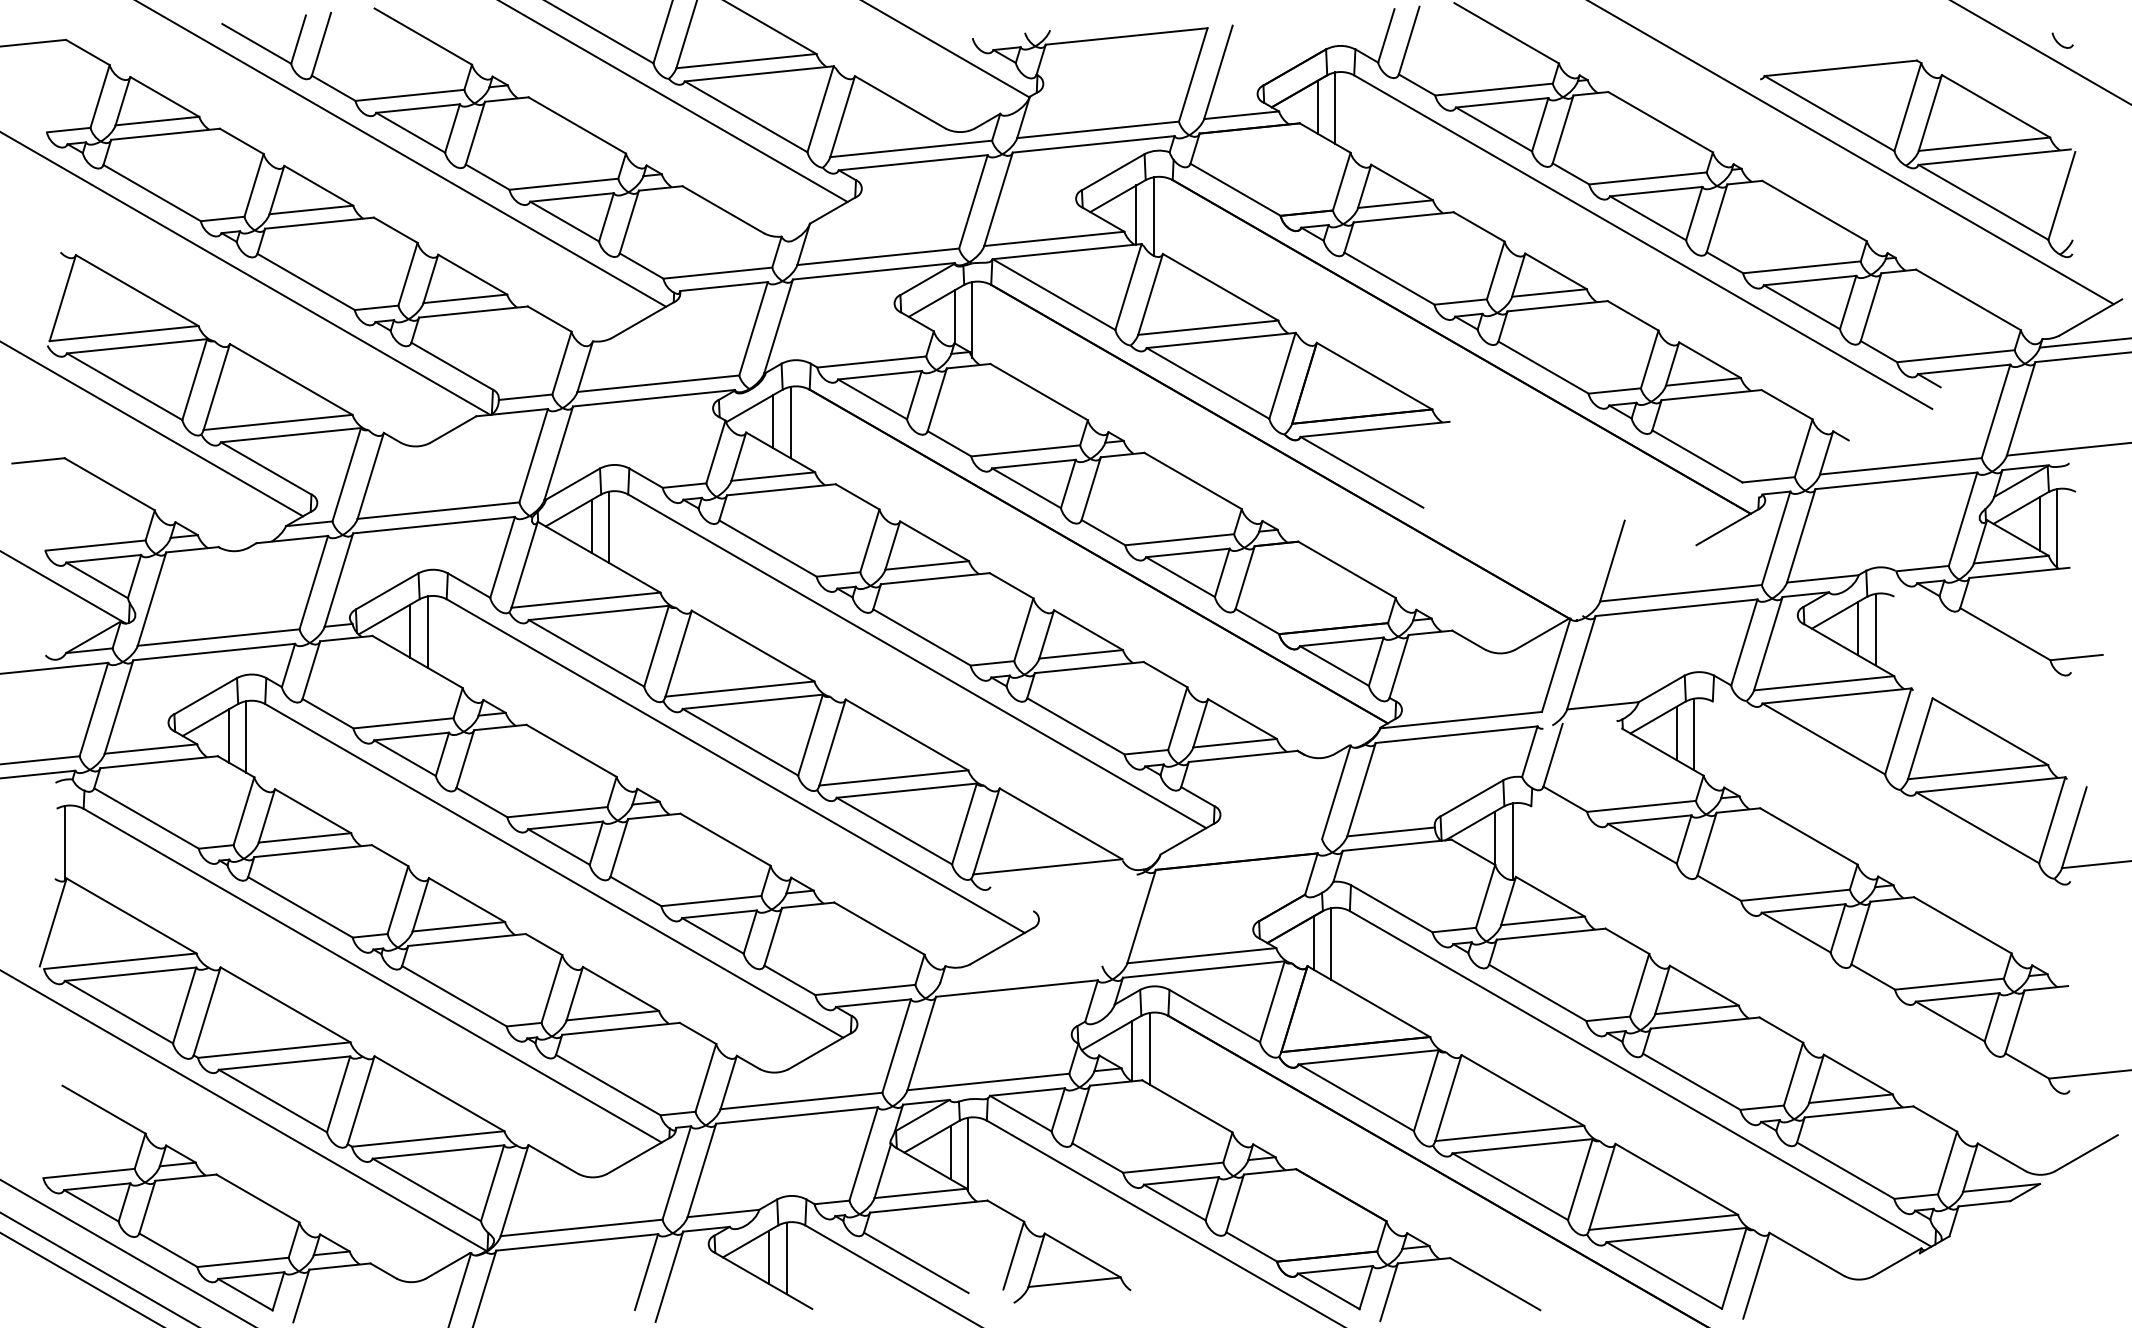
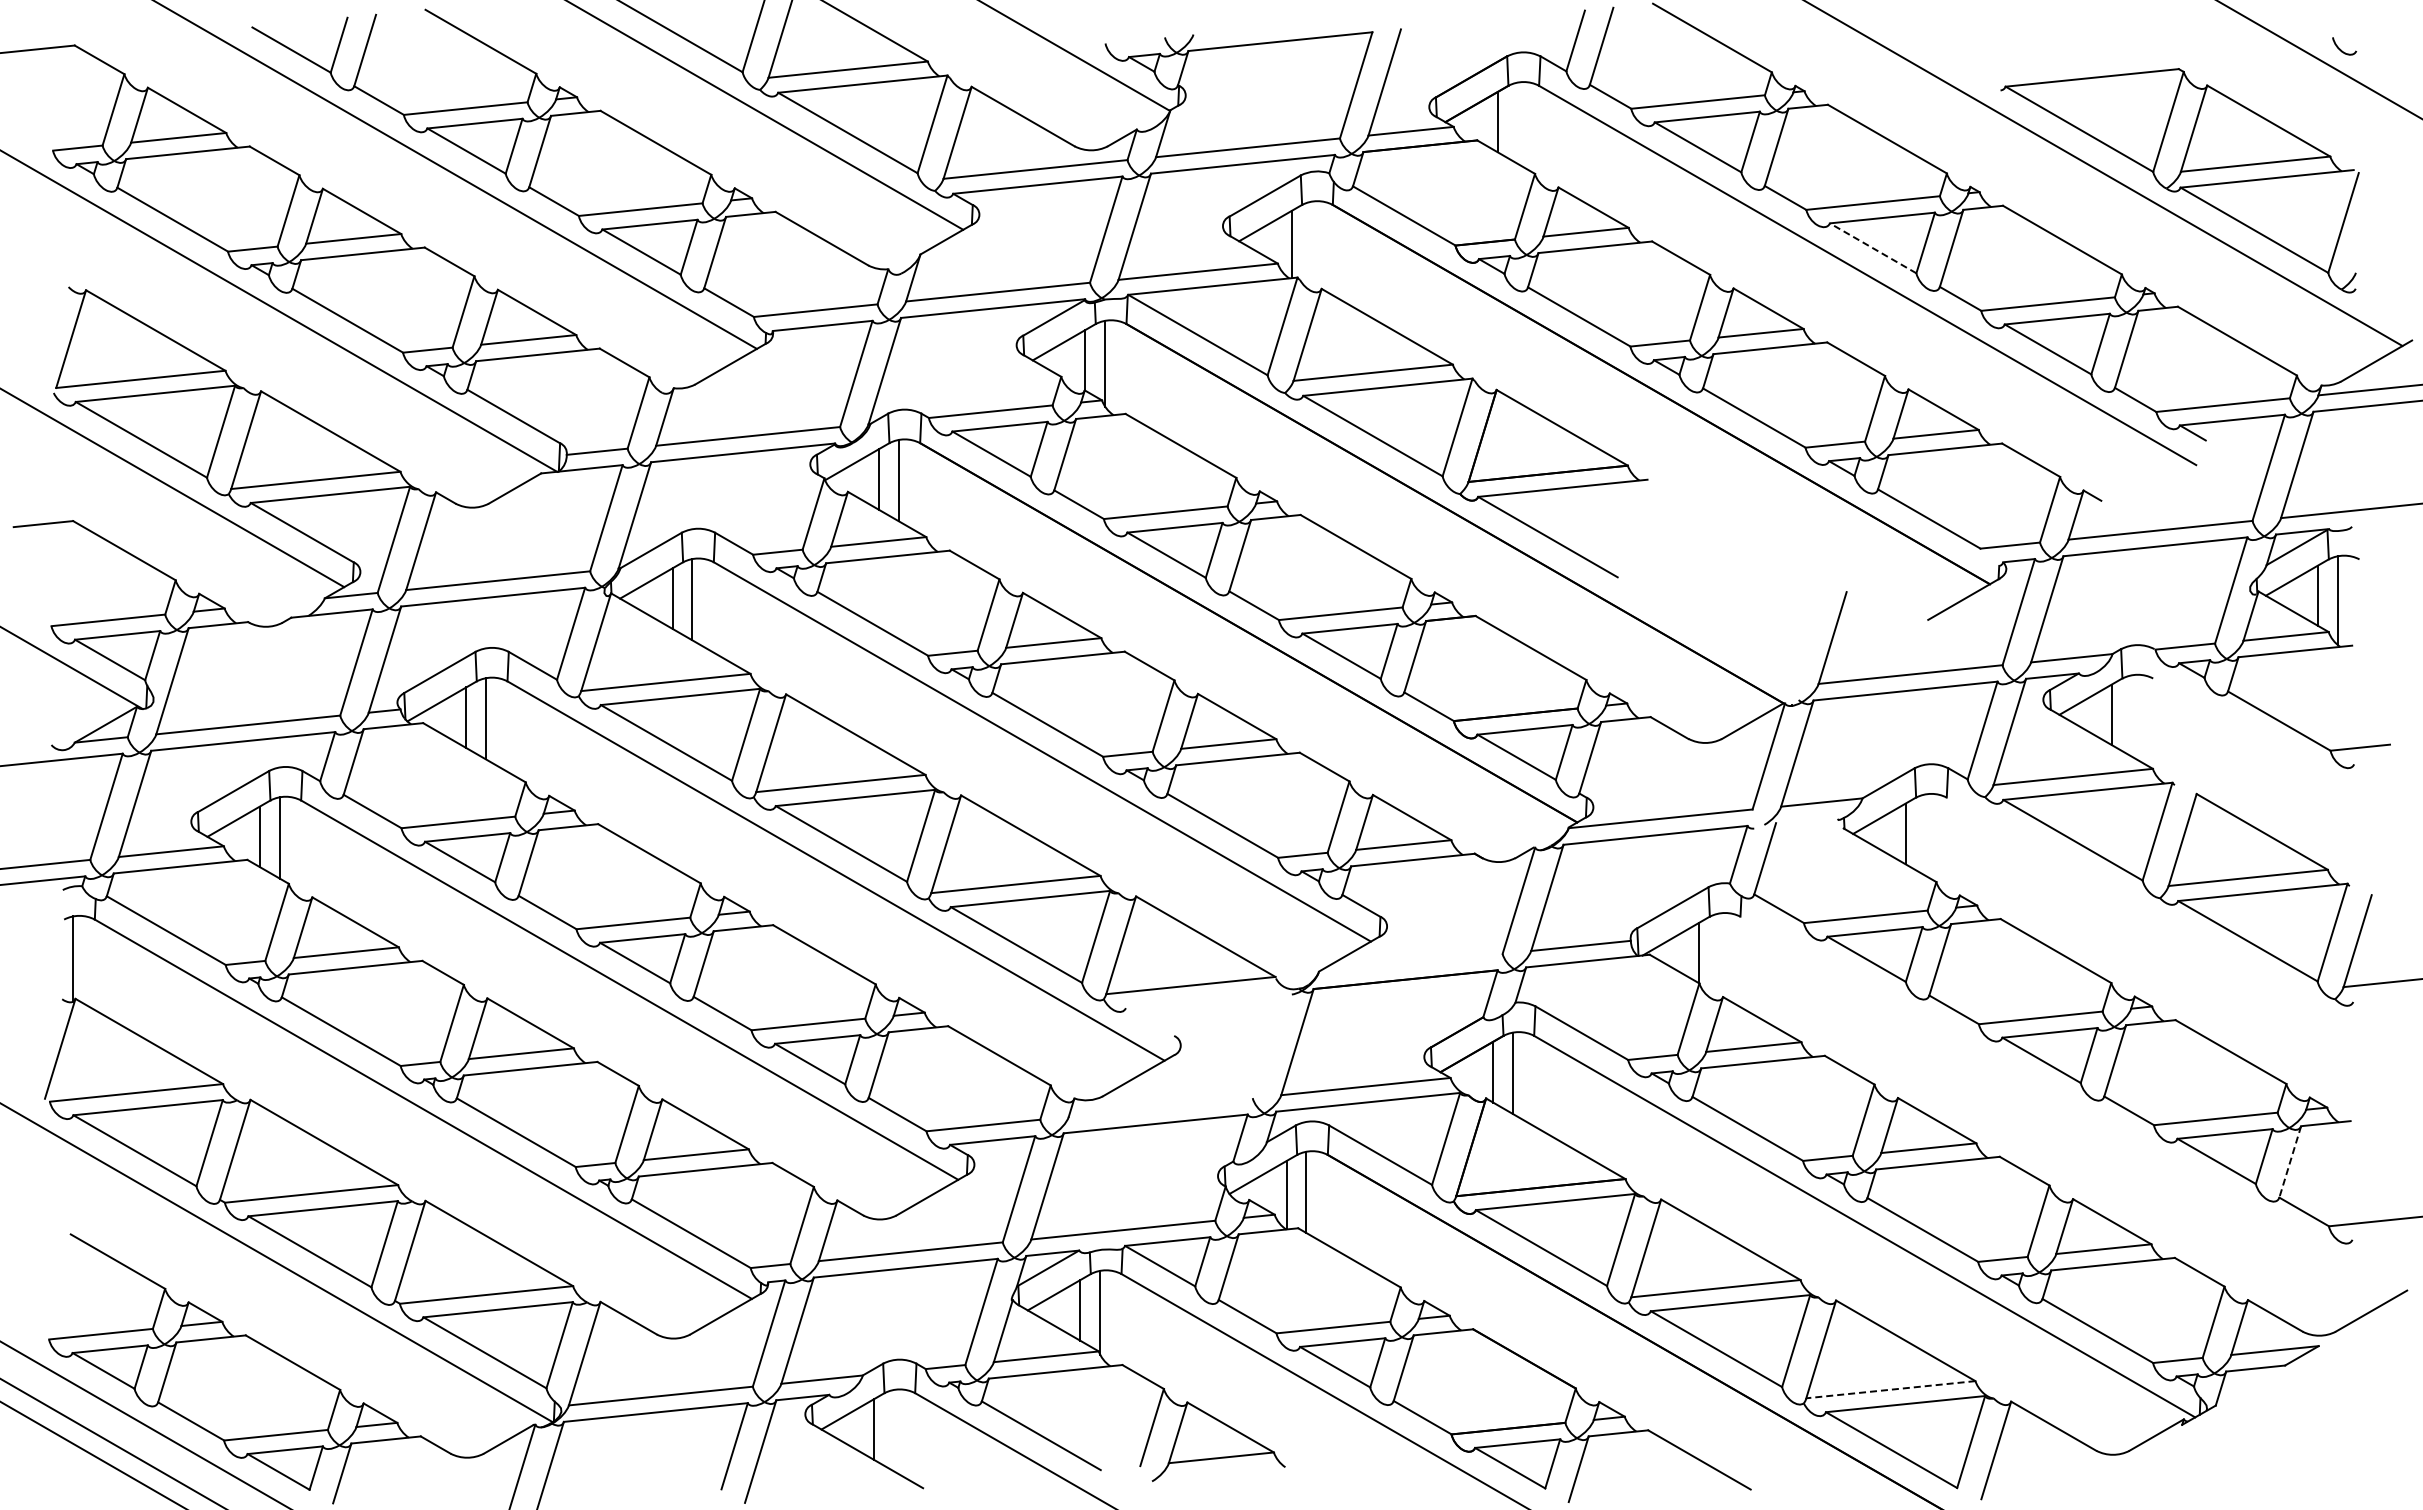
line: (1335, 107) -> (1517, 122), removed
line: (1153, 216) -> (1311, 246), removed
line: (1648, 218) -> (1873, 248), solid -> dashed
line: (1875, 629) -> (2131, 715), removed
line: (1694, 733) -> (1925, 834), removed
line: (1512, 841) -> (1719, 956), removed
line: (2015, 1022) -> (2290, 1162), solid -> dashed
line: (1663, 1222) -> (1890, 1389), solid -> dashed
line: (786, 1258) -> (893, 1430), removed

